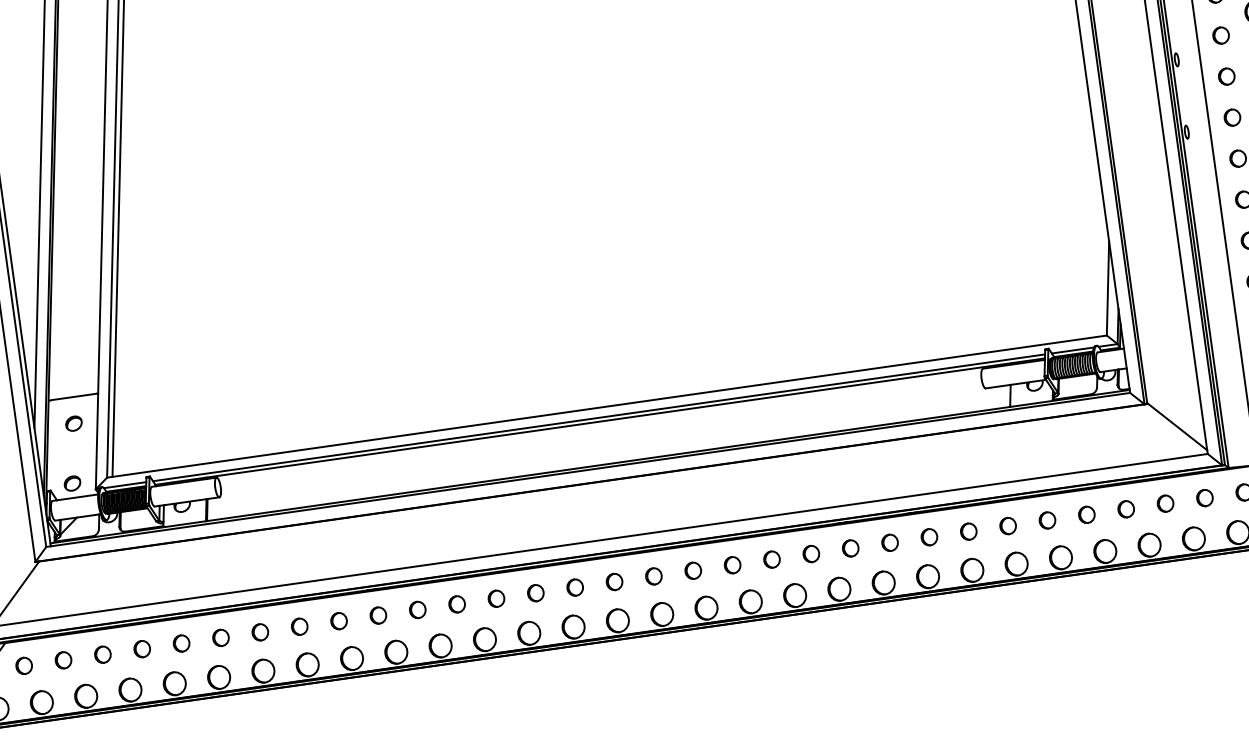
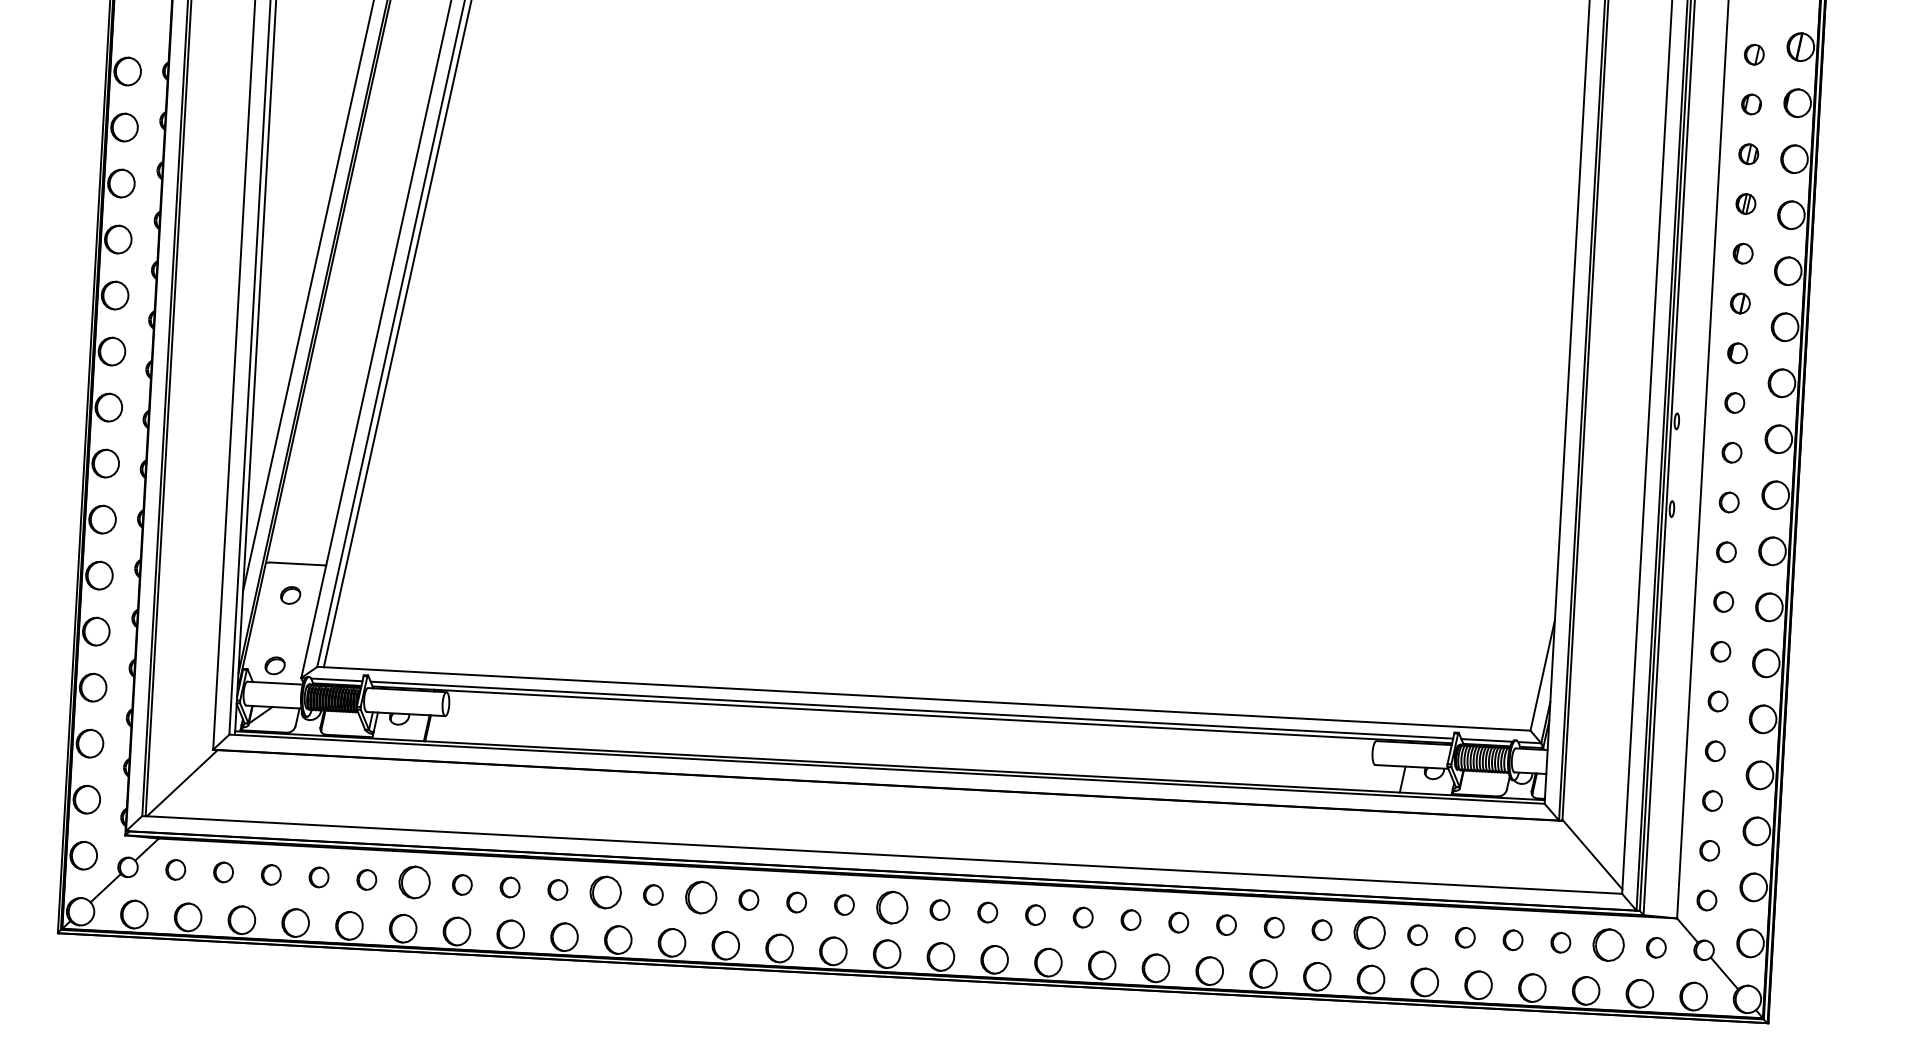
part: (1204, 498) -> (1608, 945), size x1.6
part: (1007, 525) -> (1369, 932), size x1.6
part: (613, 582) -> (891, 907), size x1.6
part: (456, 604) -> (700, 897), size x1.6
part: (378, 615) -> (605, 892), size x1.6
part: (220, 637) -> (414, 882), size x1.6

